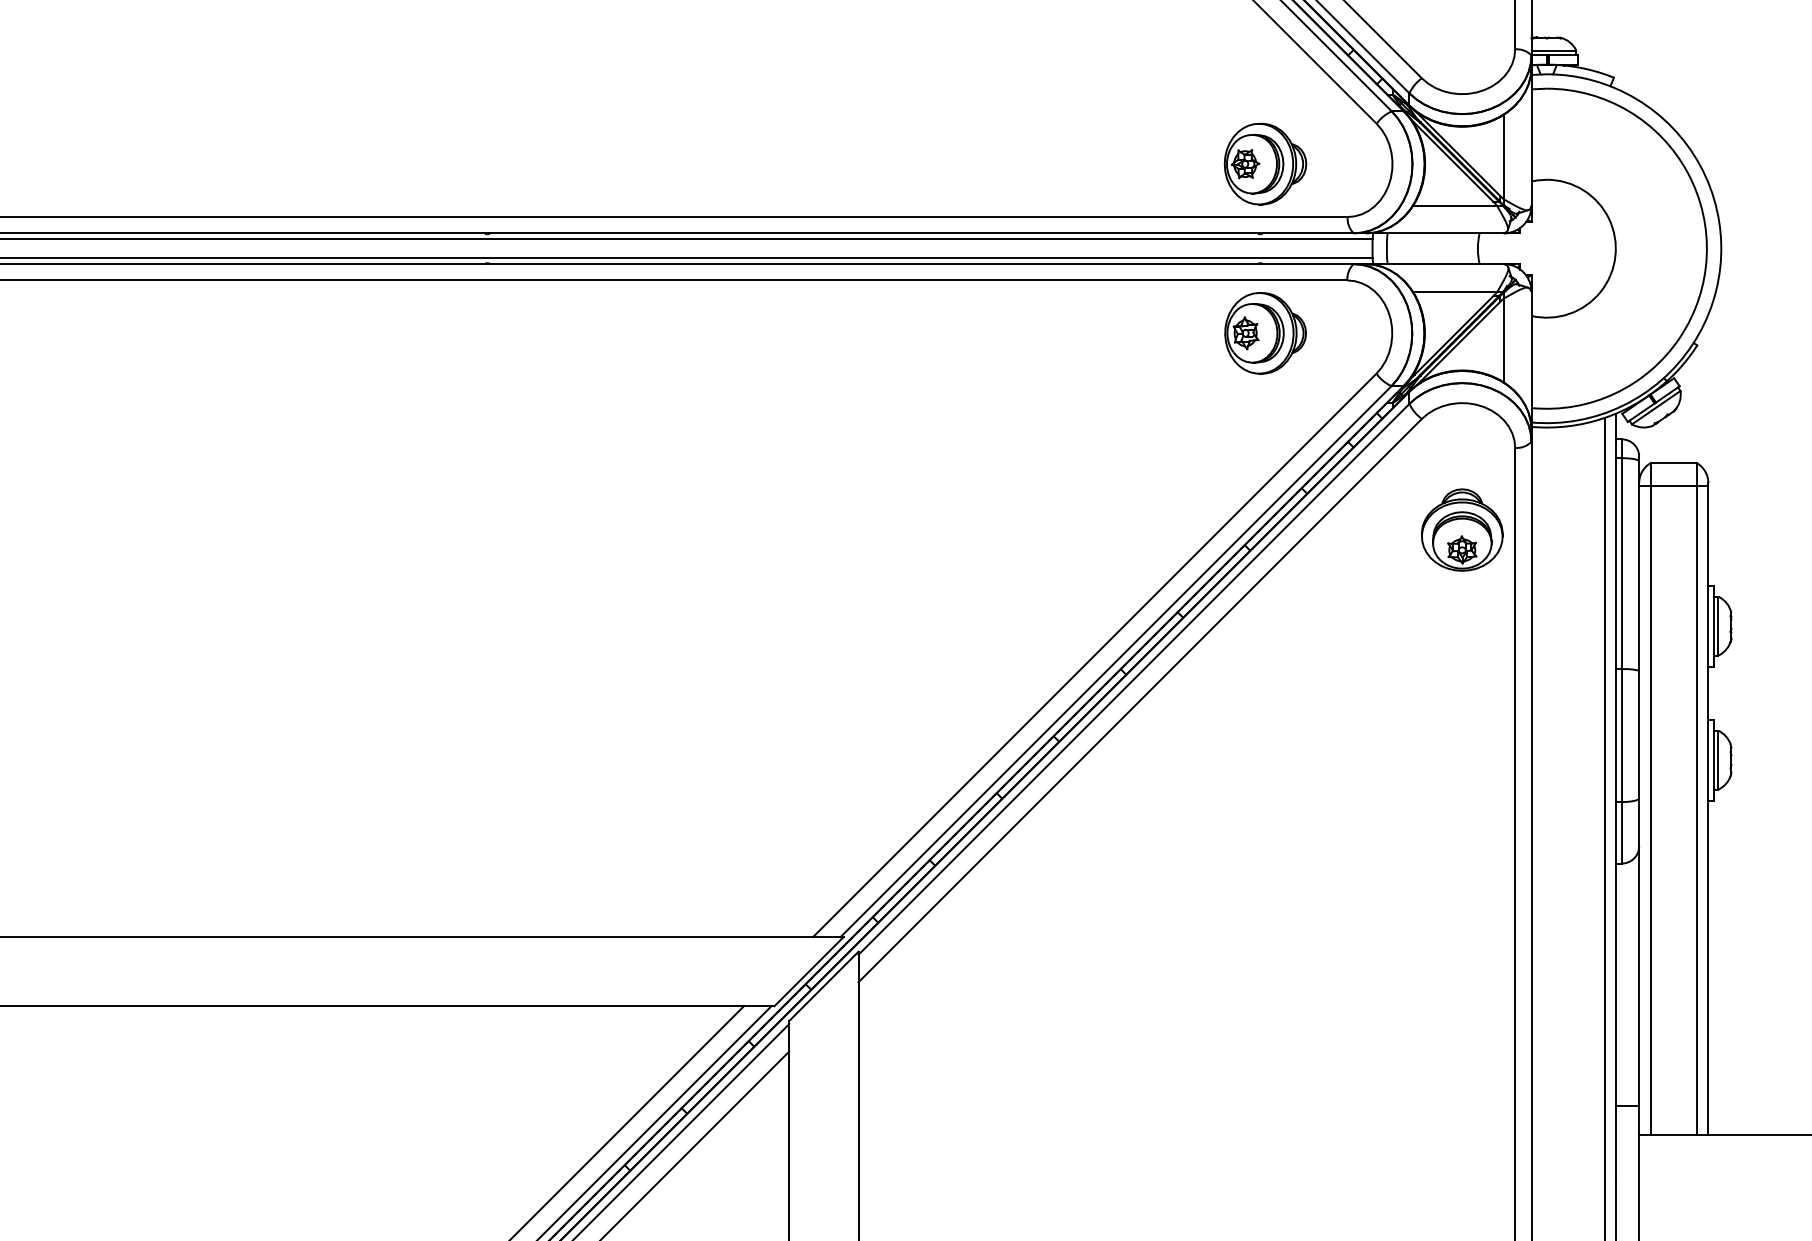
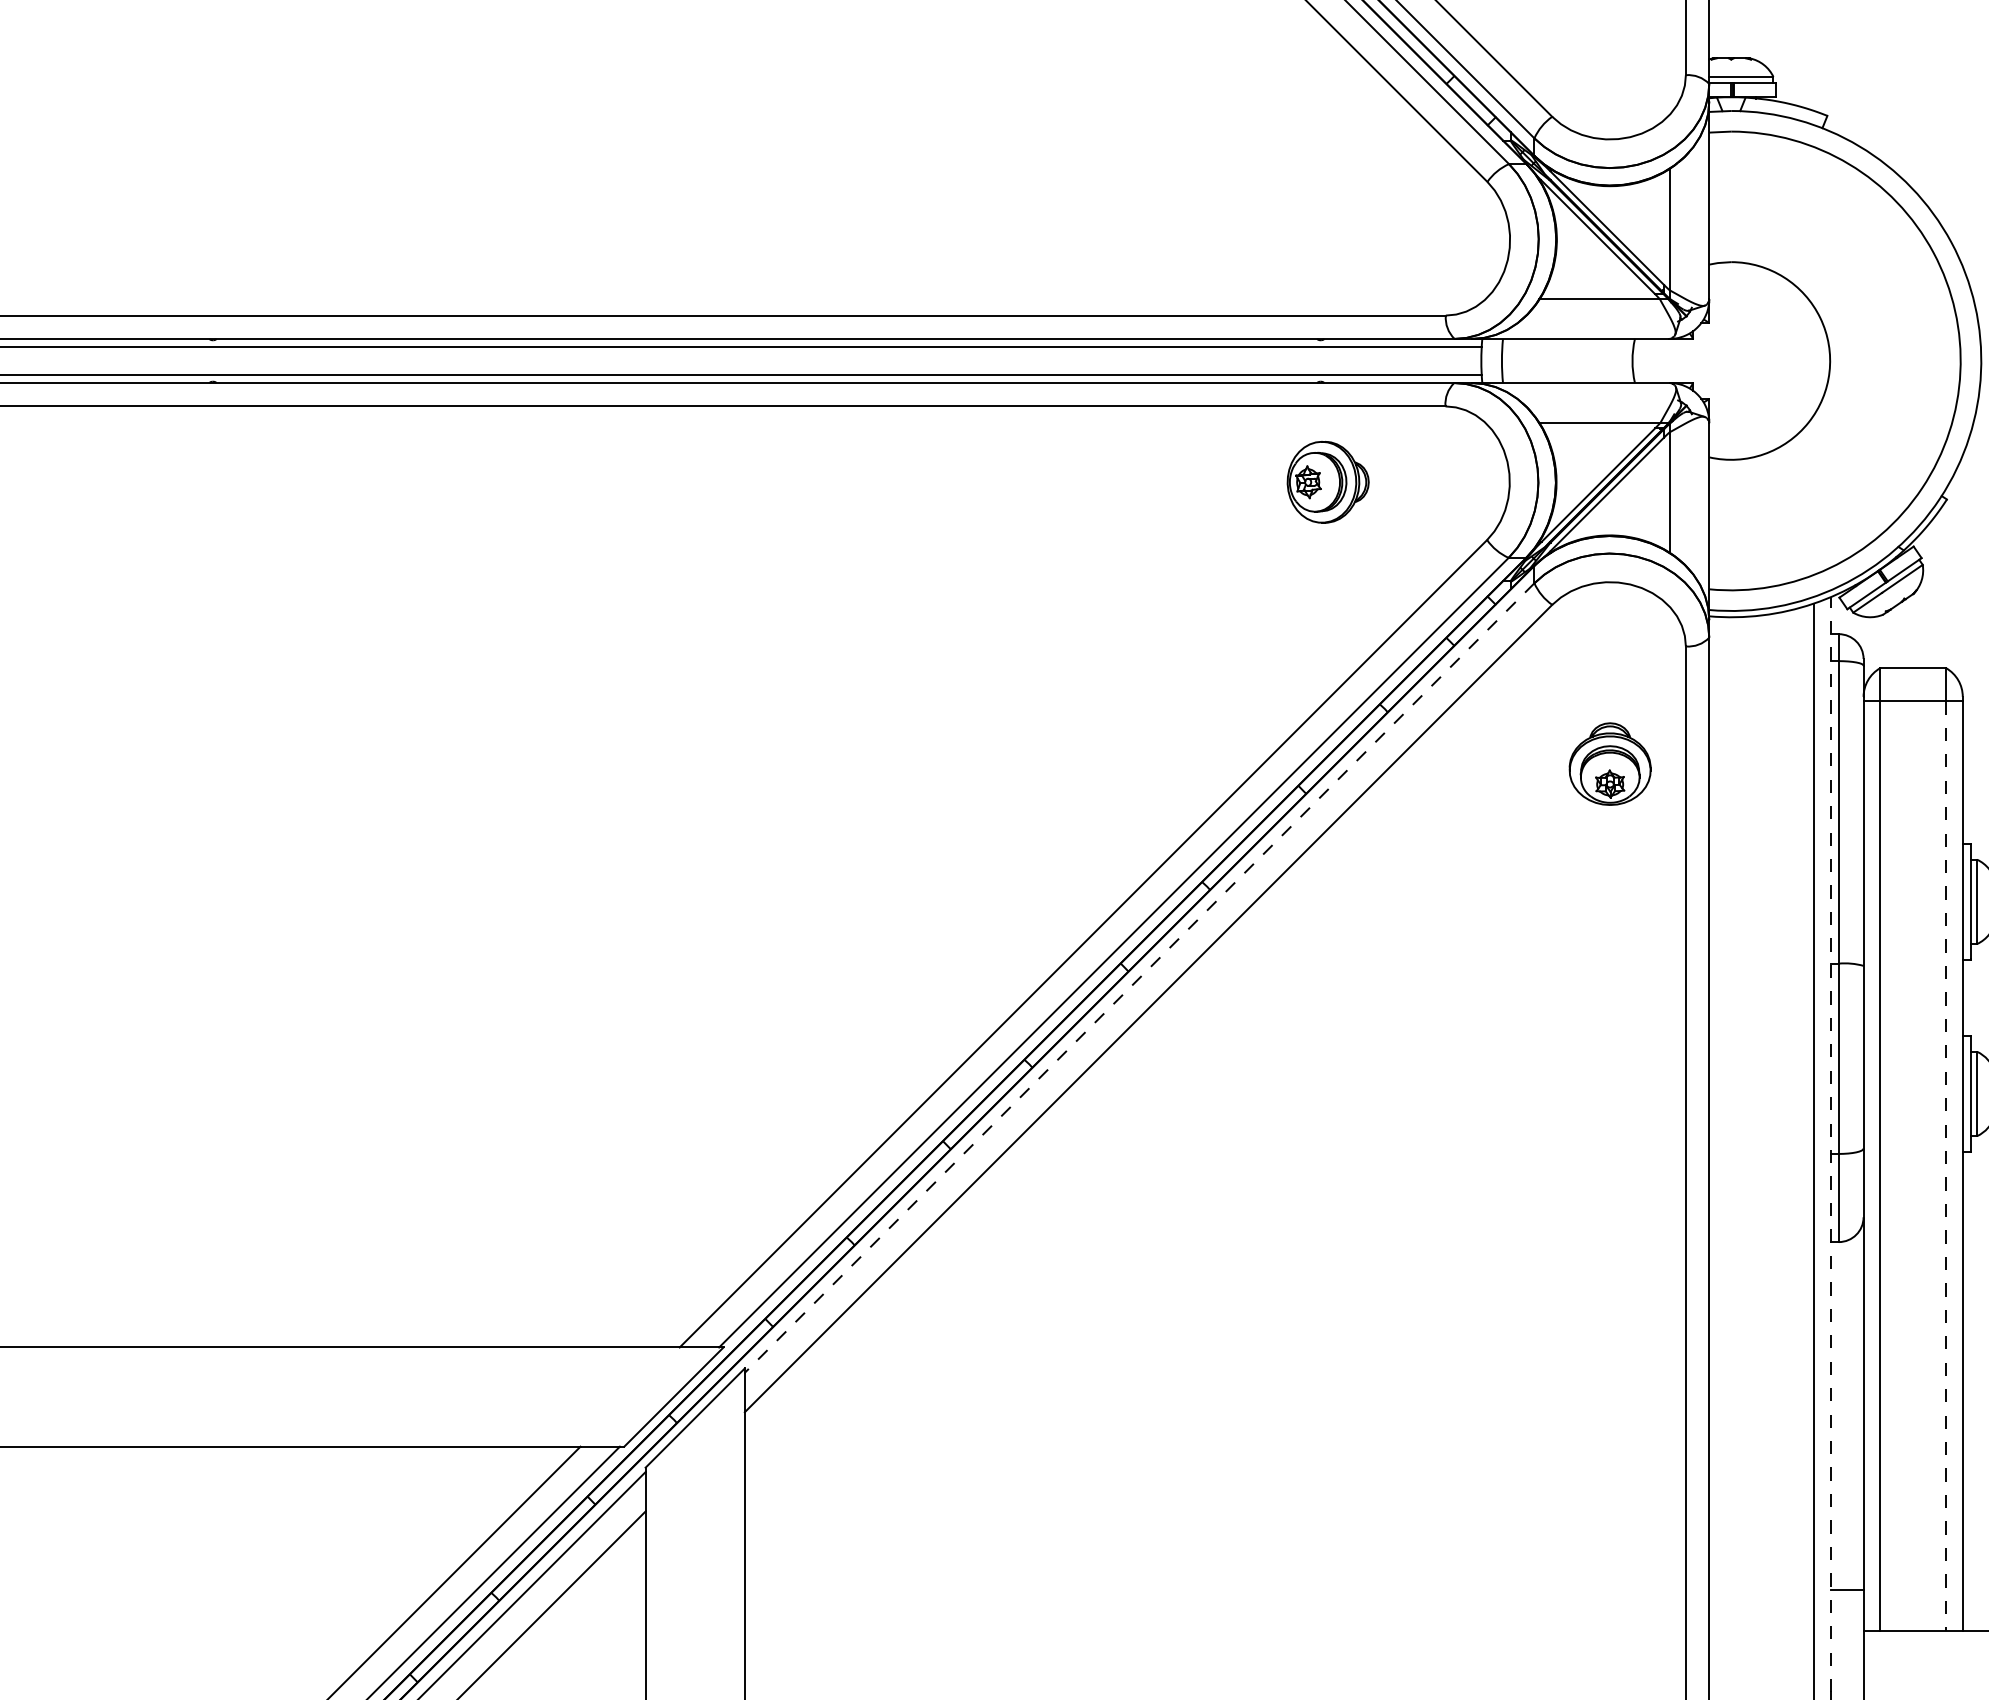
part: (1265, 163) -> (1328, 238), removed
part: (1265, 333) -> (1328, 482), size x0.7
part: (1462, 529) -> (1610, 763), size x0.7
line: (1133, 679) -> (1138, 978), solid -> dashed
line: (1616, 795) -> (1831, 1144), solid -> dashed
line: (1696, 811) -> (1945, 1167), solid -> dashed

